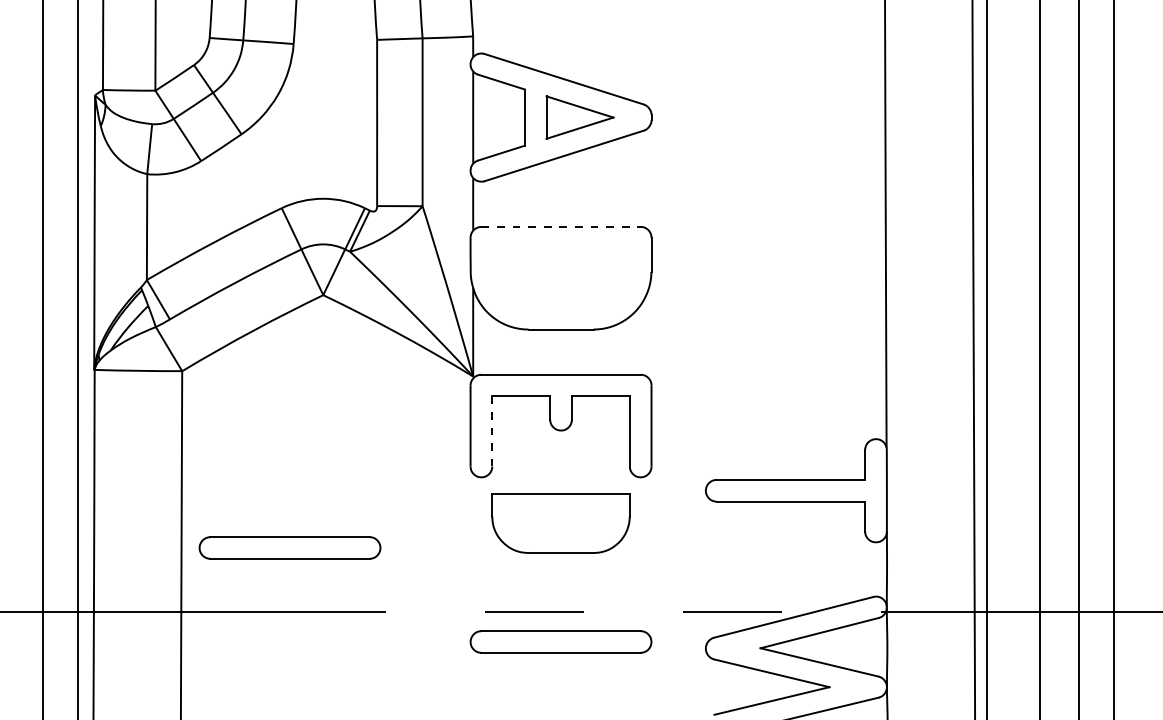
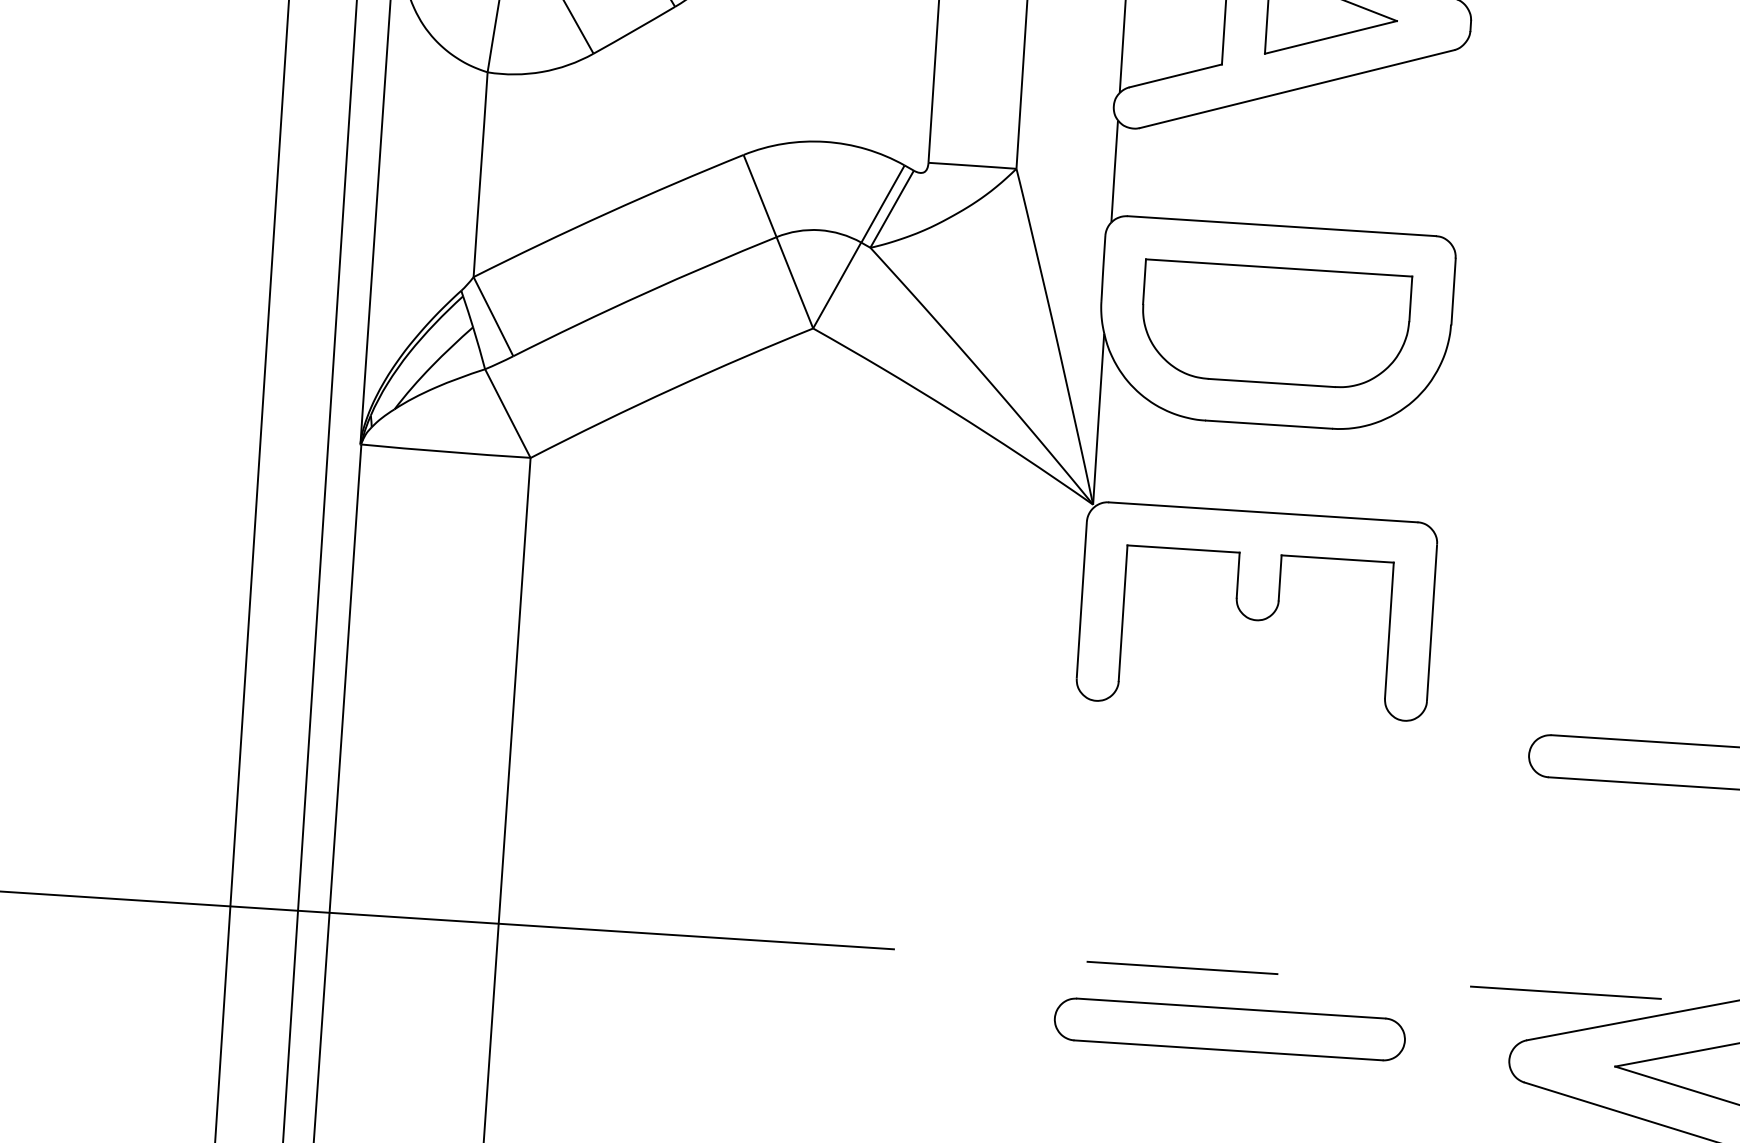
line: (561, 226) -> (1282, 225), dashed -> solid
line: (492, 431) -> (1123, 613), dashed -> solid
part: (560, 523) -> (1274, 325), moved
part: (289, 547) -> (716, 812), removed

